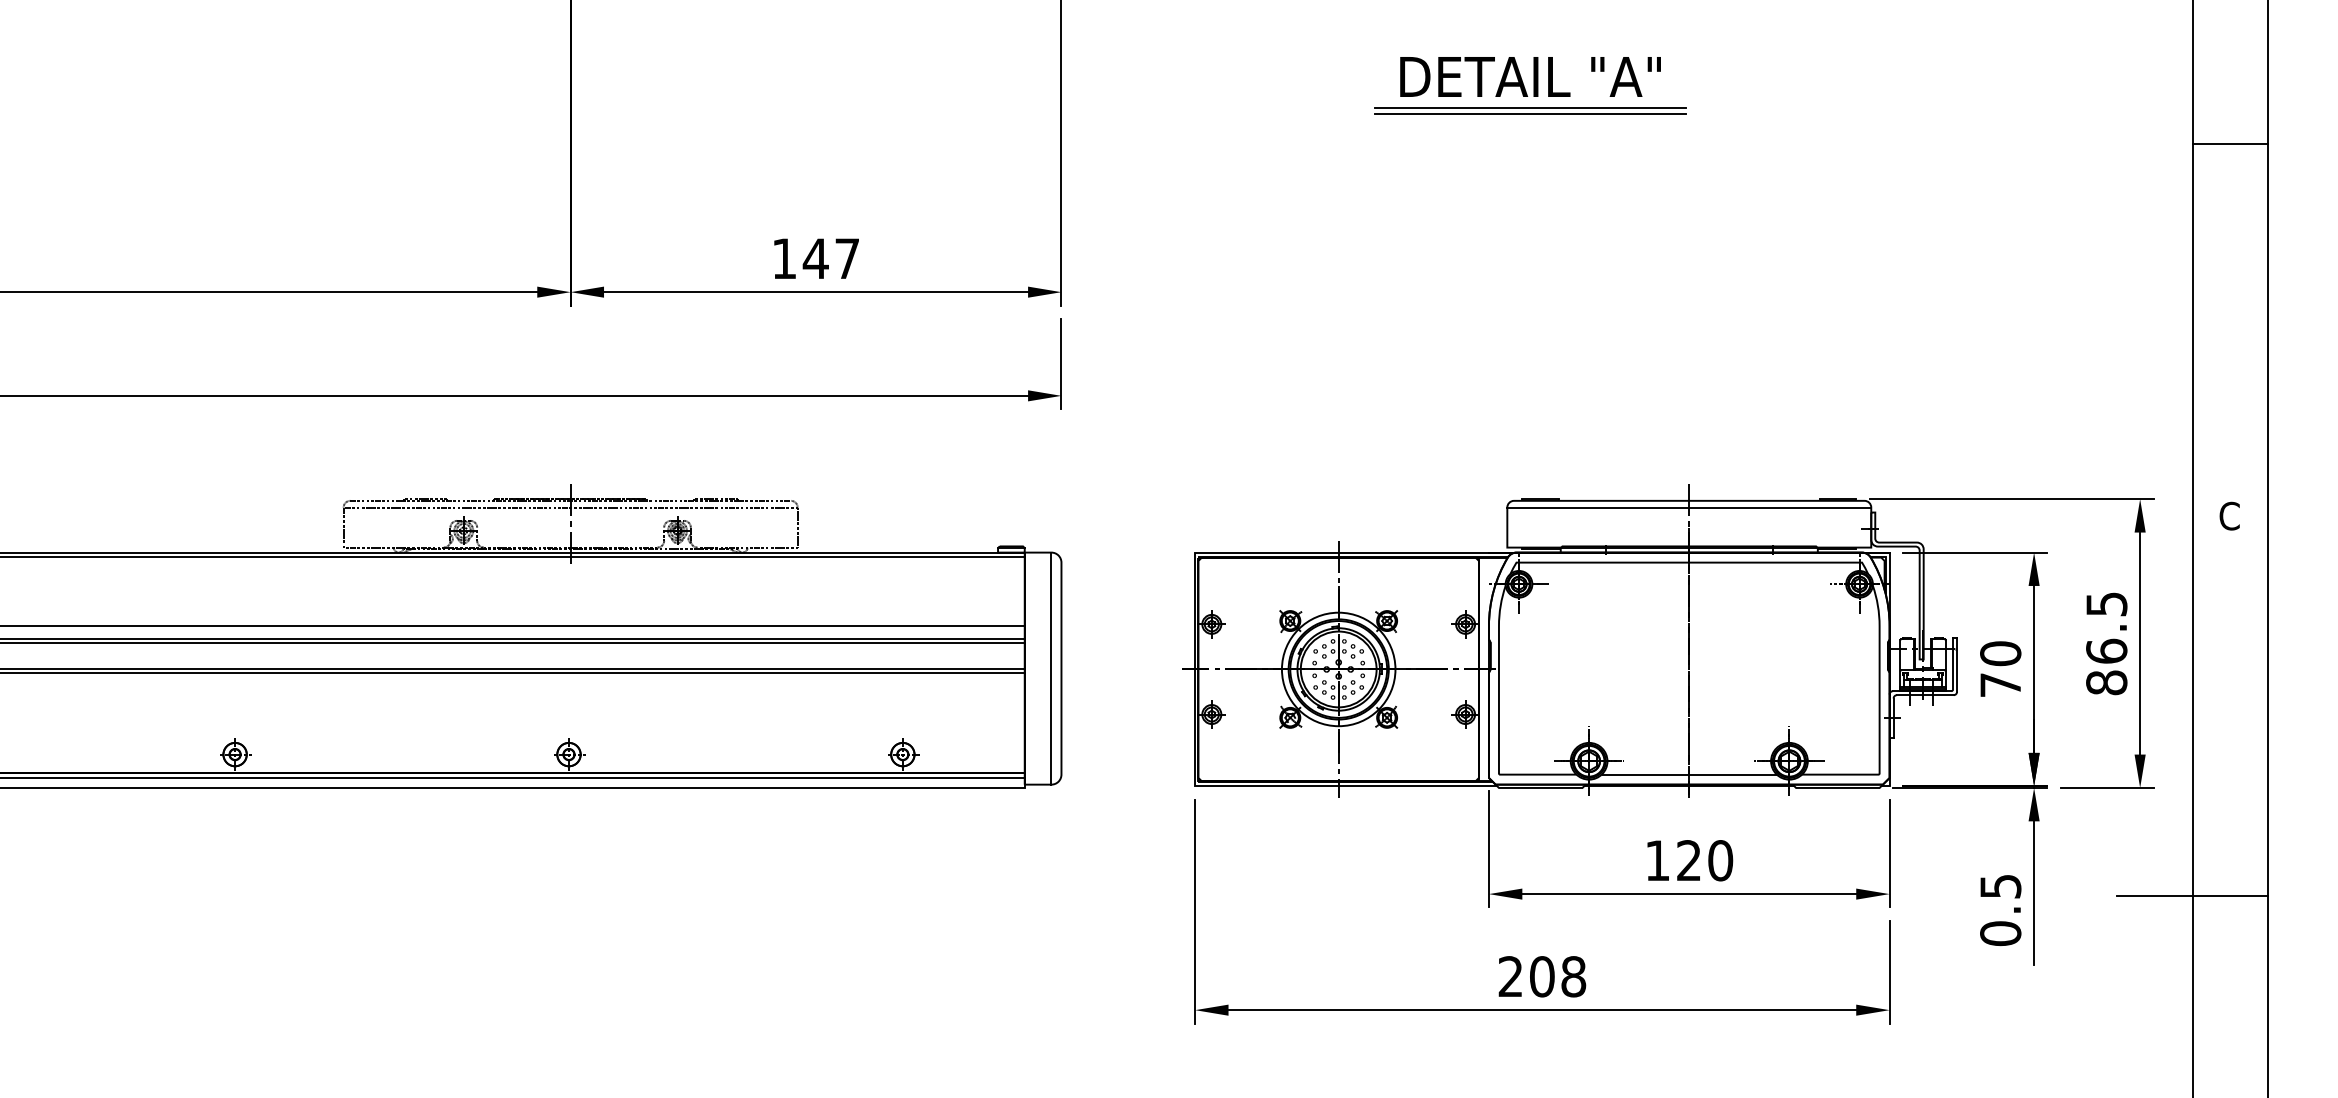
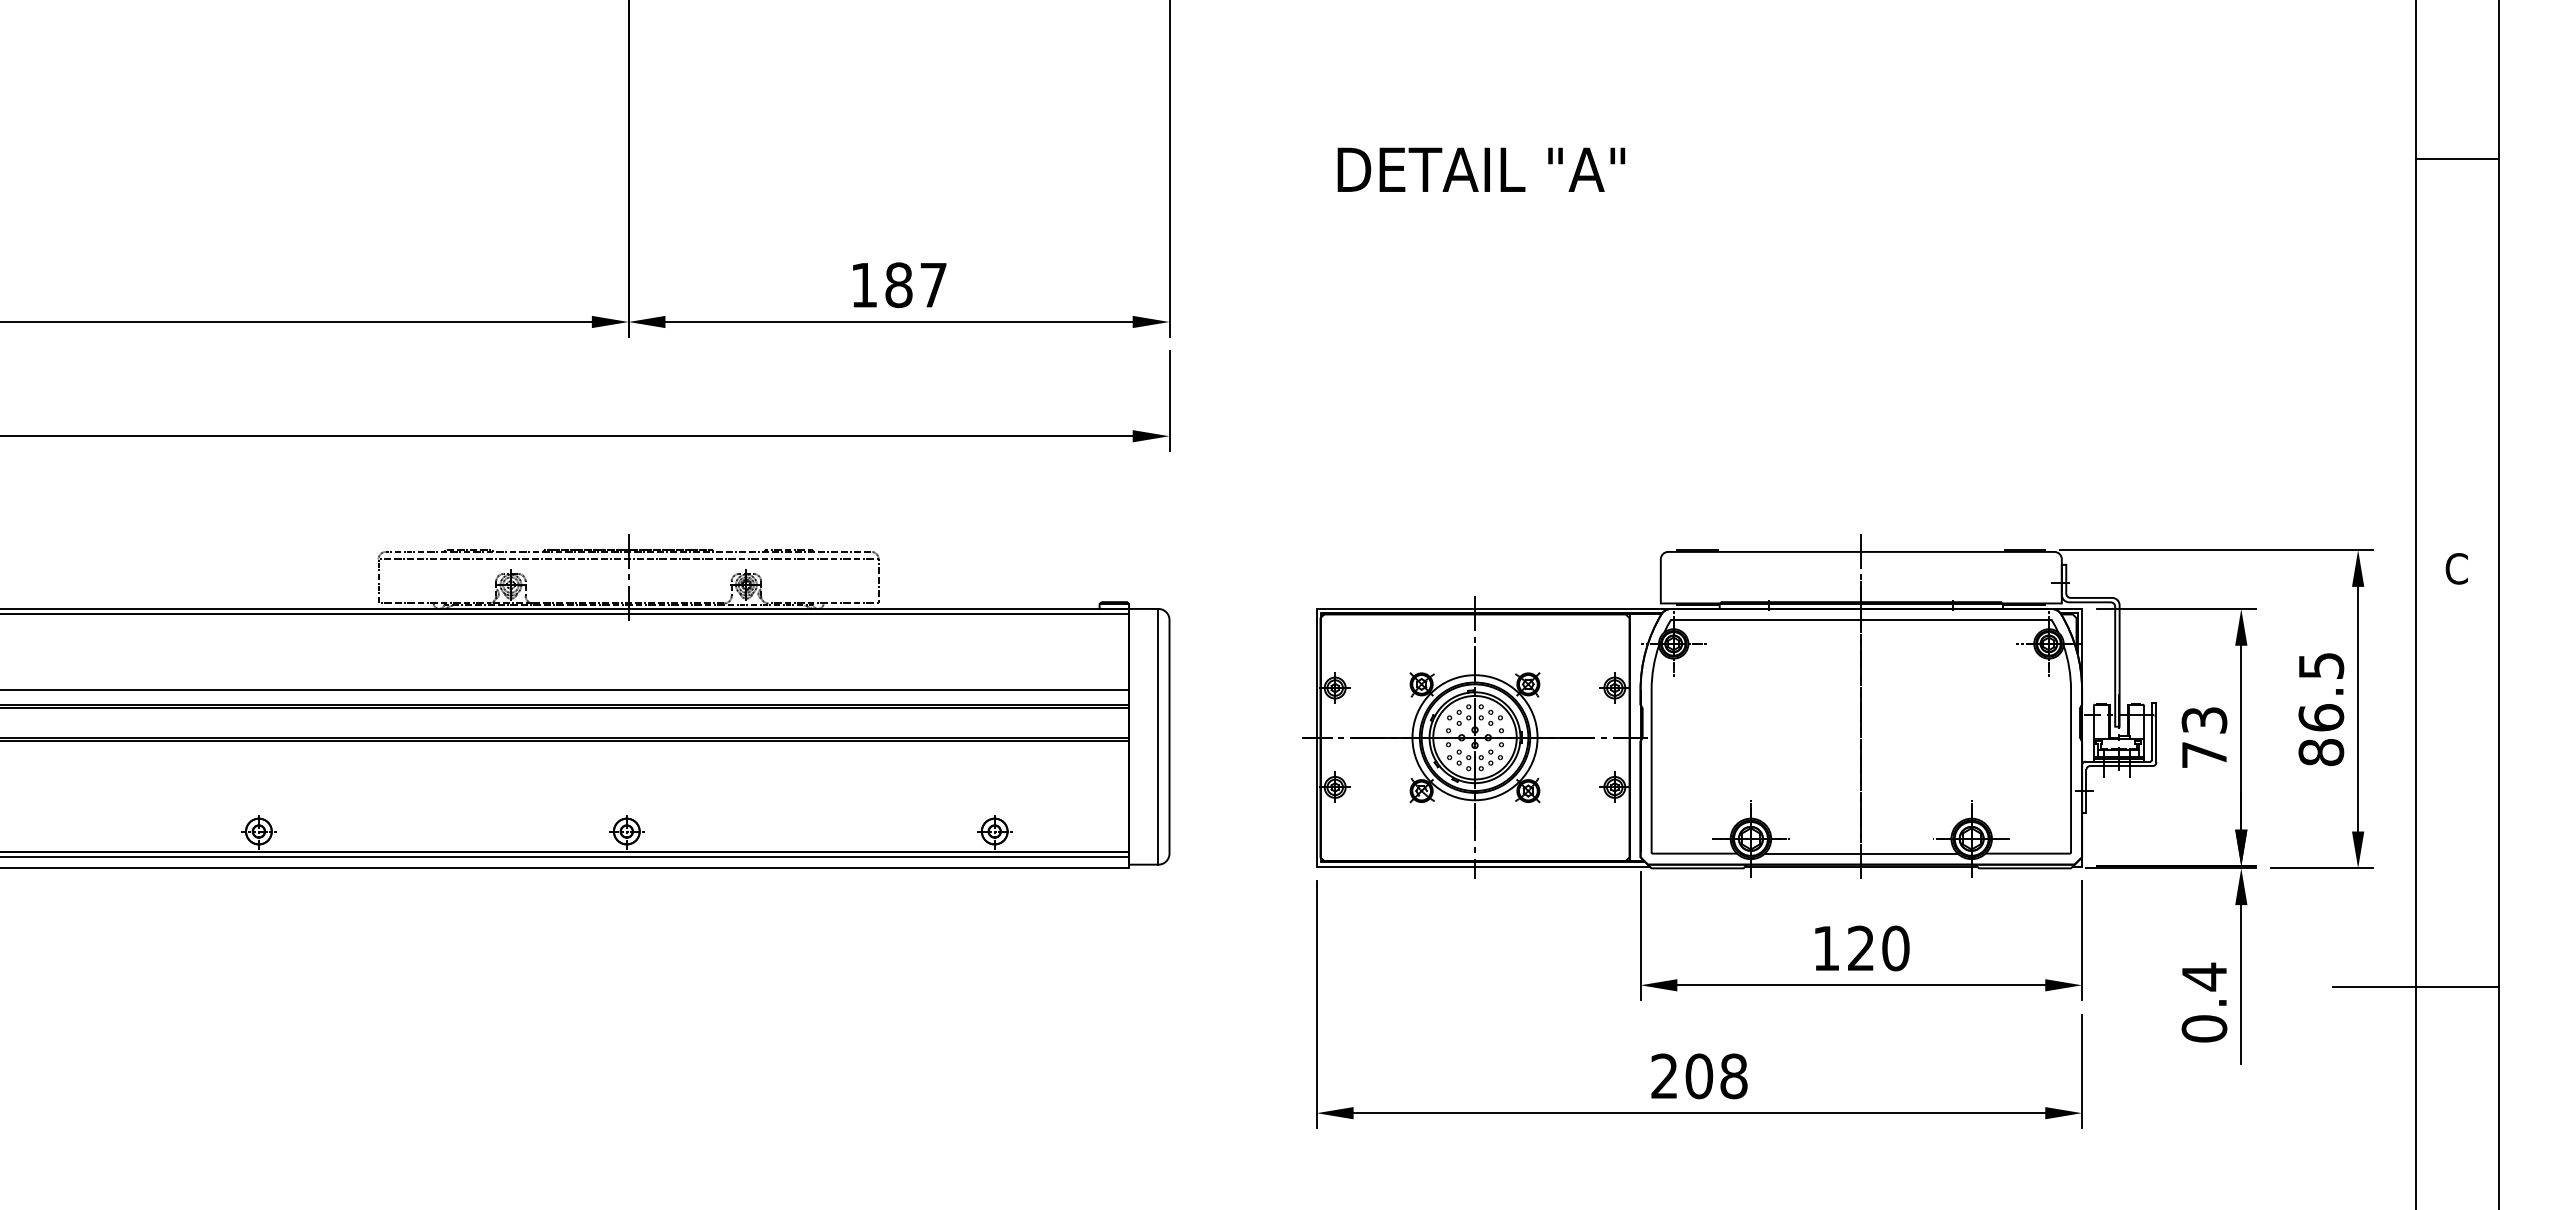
text: (1530, 76) -> (1481, 169), moved
line: (1530, 107) -> (1686, 118), removed
line: (1530, 113) -> (1686, 125), removed
text: (815, 259) -> (898, 285), 147 -> 187
line: (1688, 507) -> (1860, 559), removed
text: (2000, 653) -> (2204, 720), 70 -> 73
text: (2000, 886) -> (2204, 976), 0.5 -> 0.4

